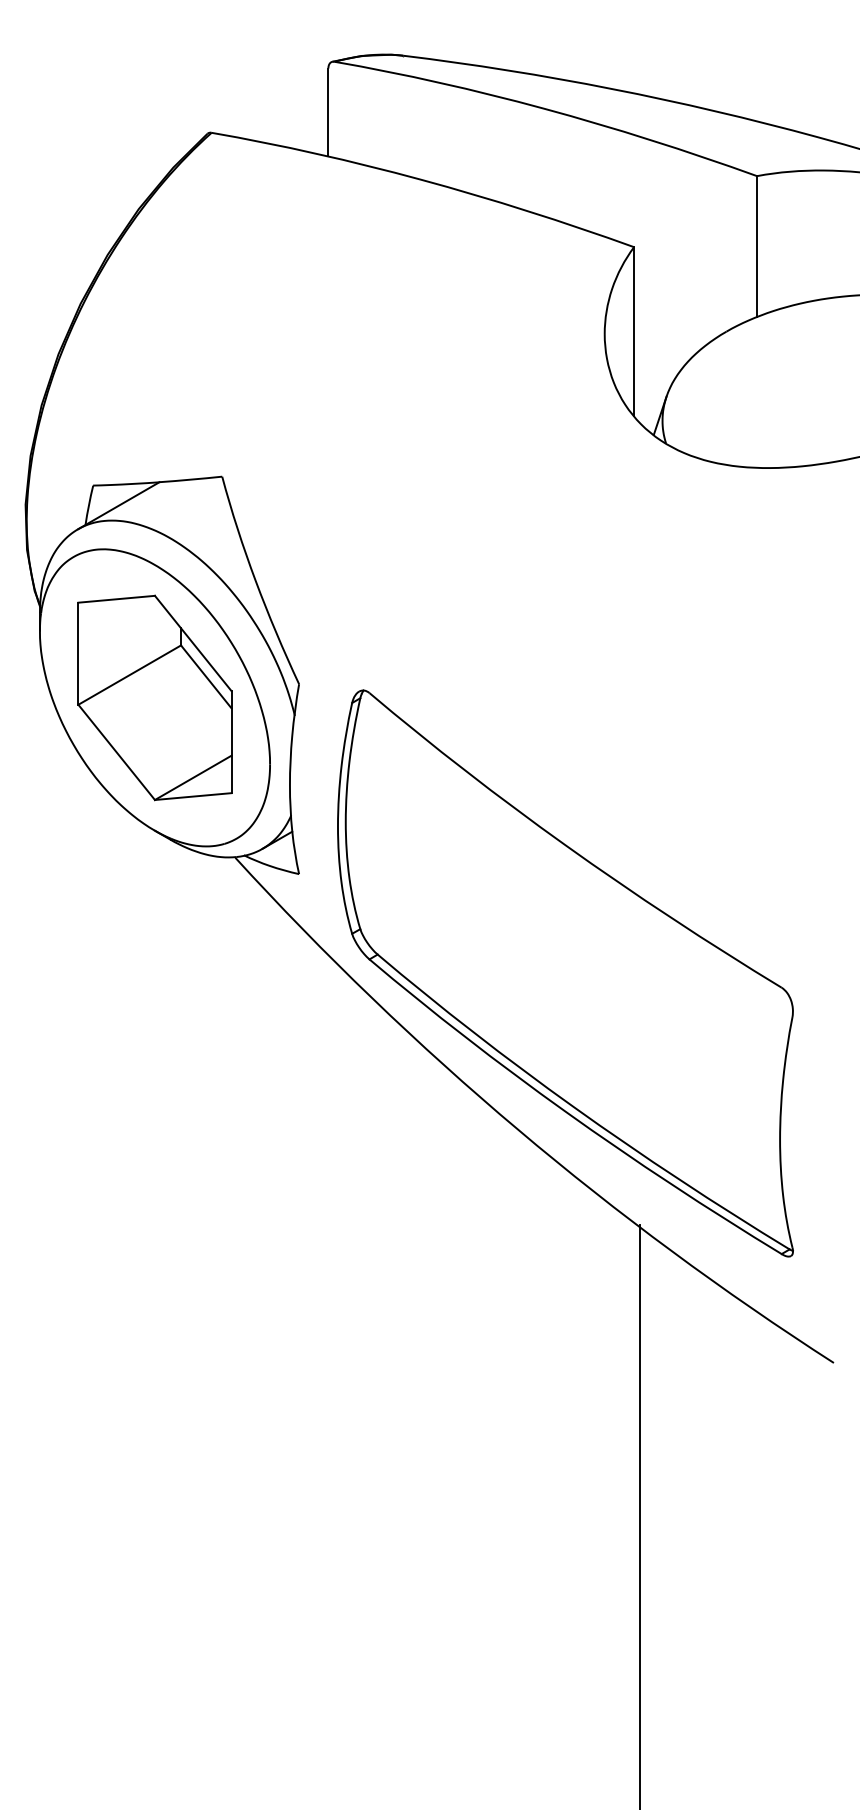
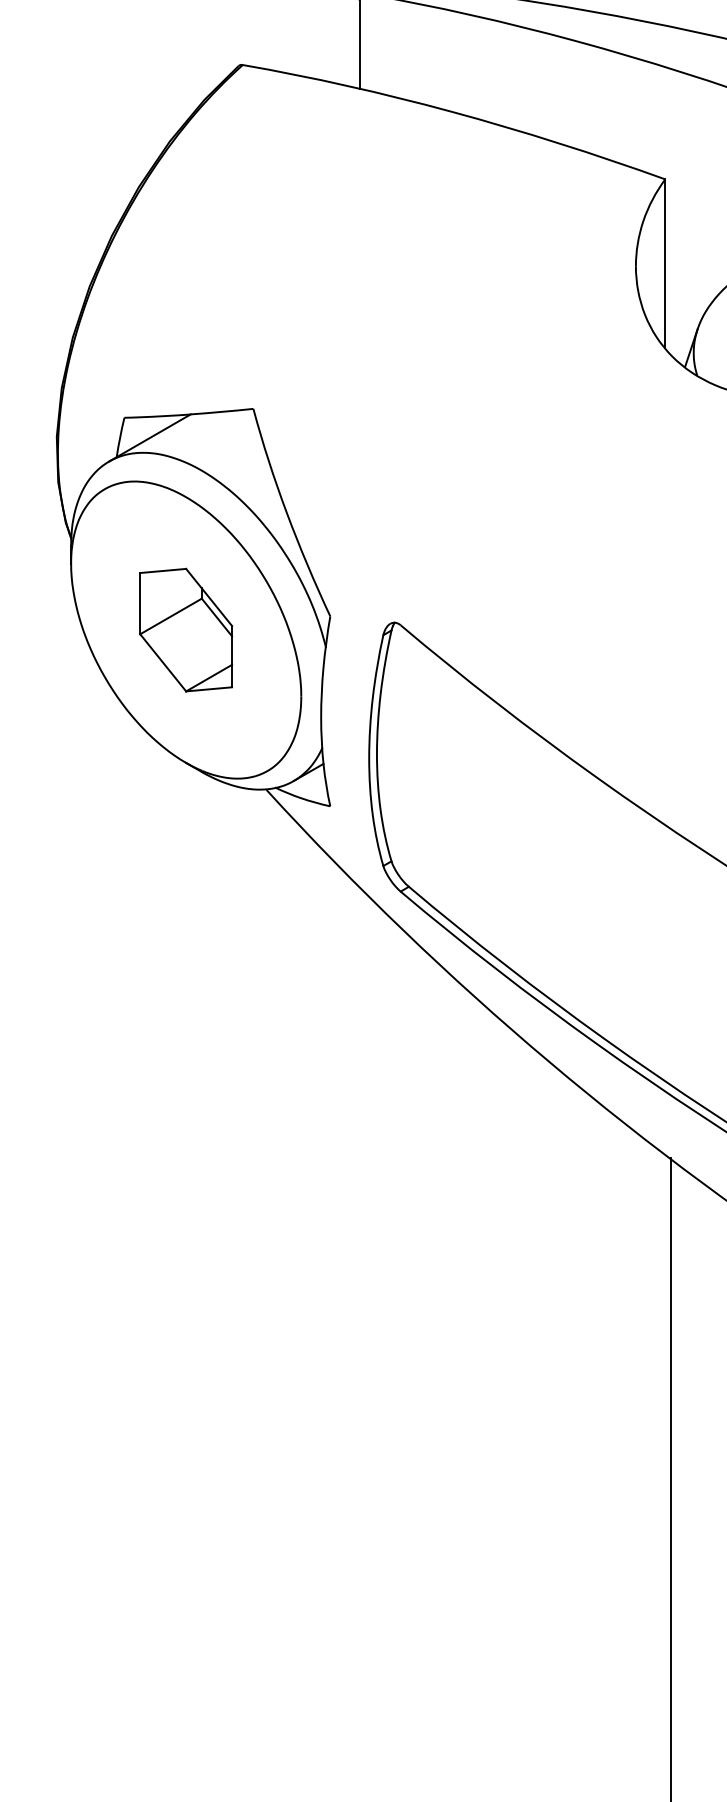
part: (154, 697) -> (185, 629), size x0.6

